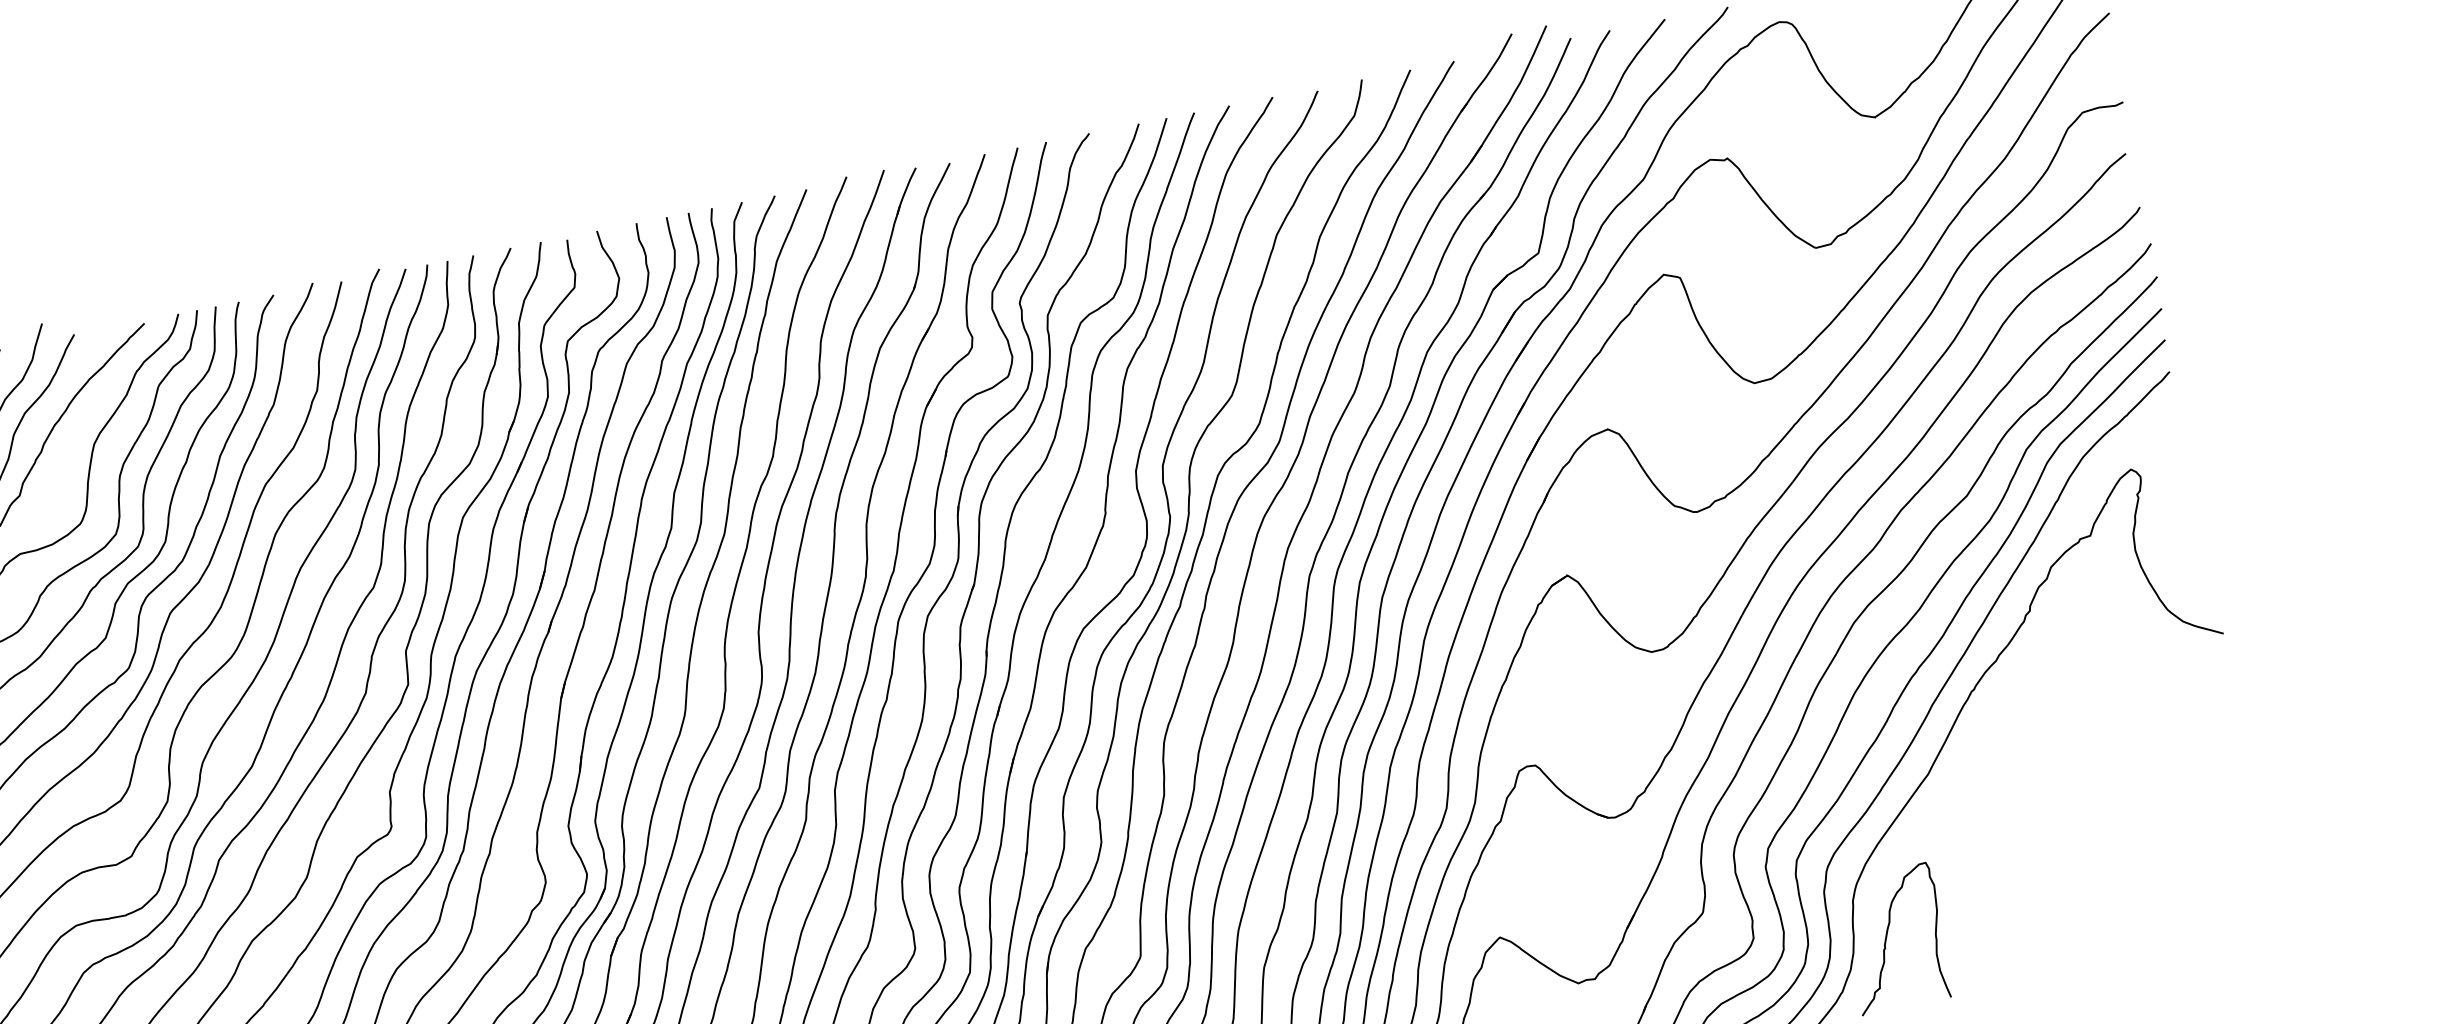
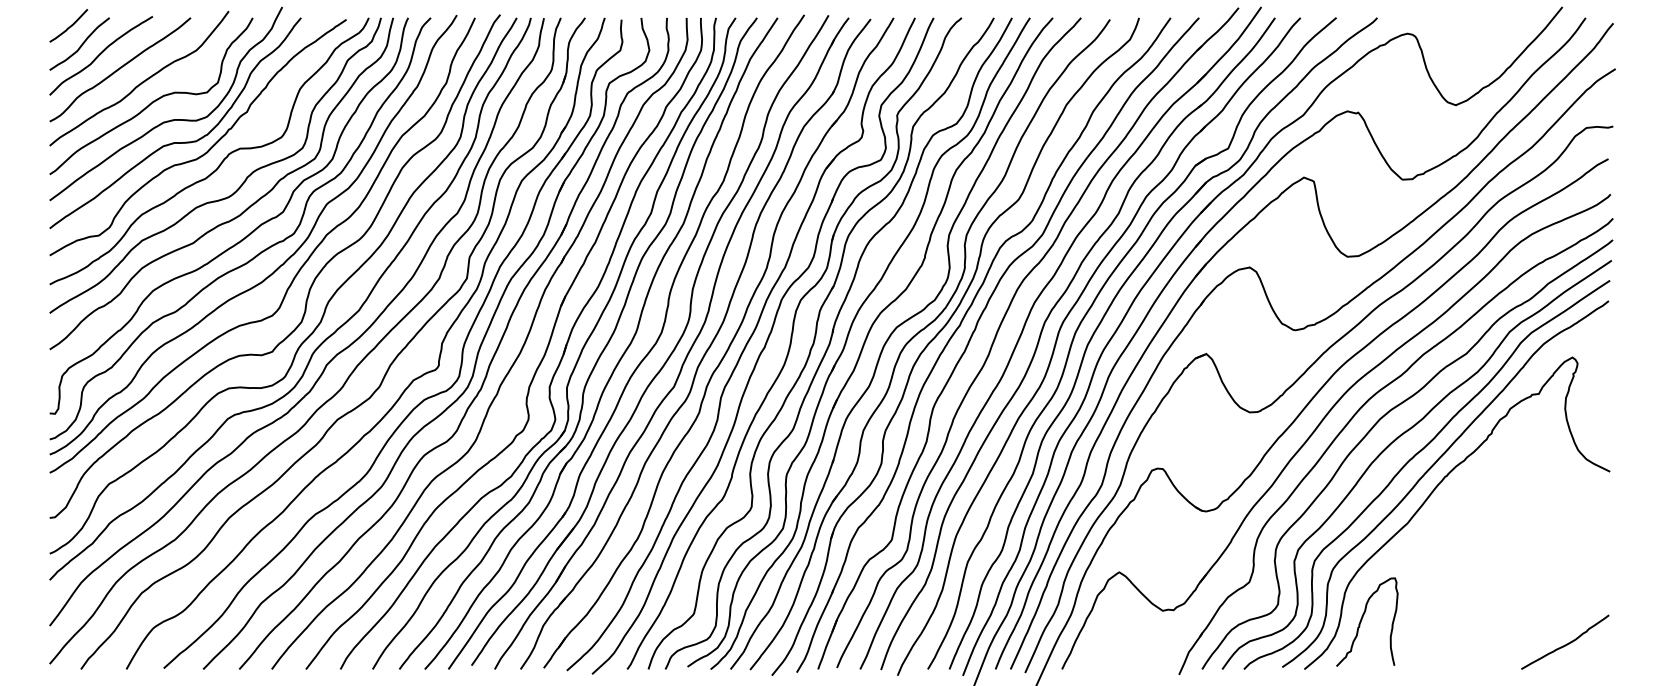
curve: (2208, 910) -> (1566, 643), added

